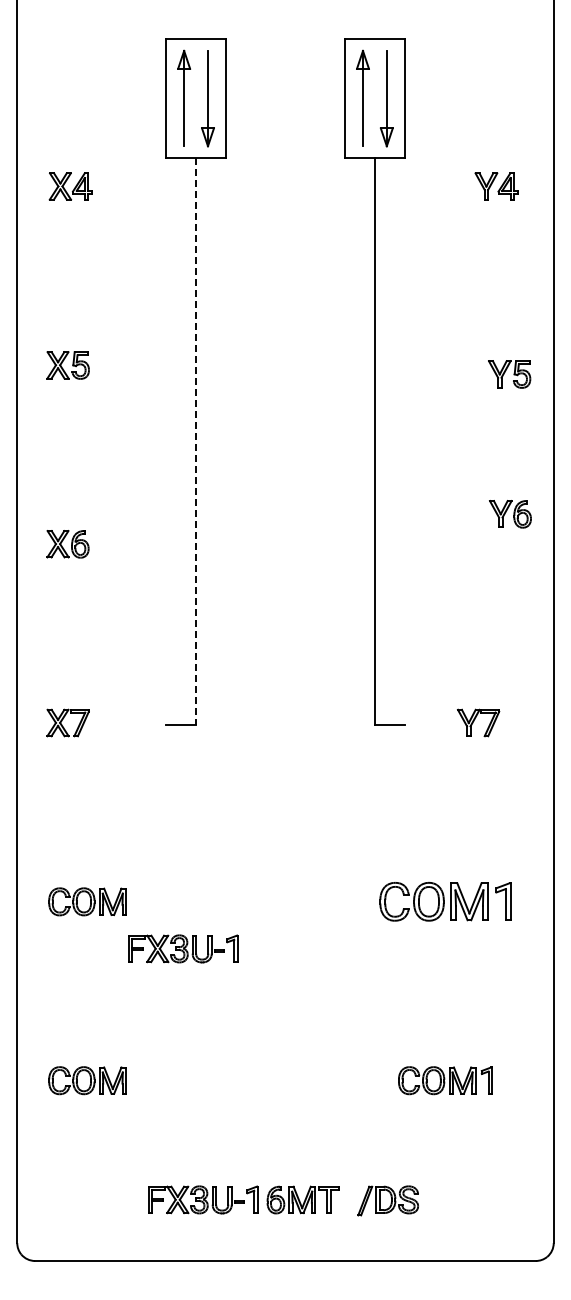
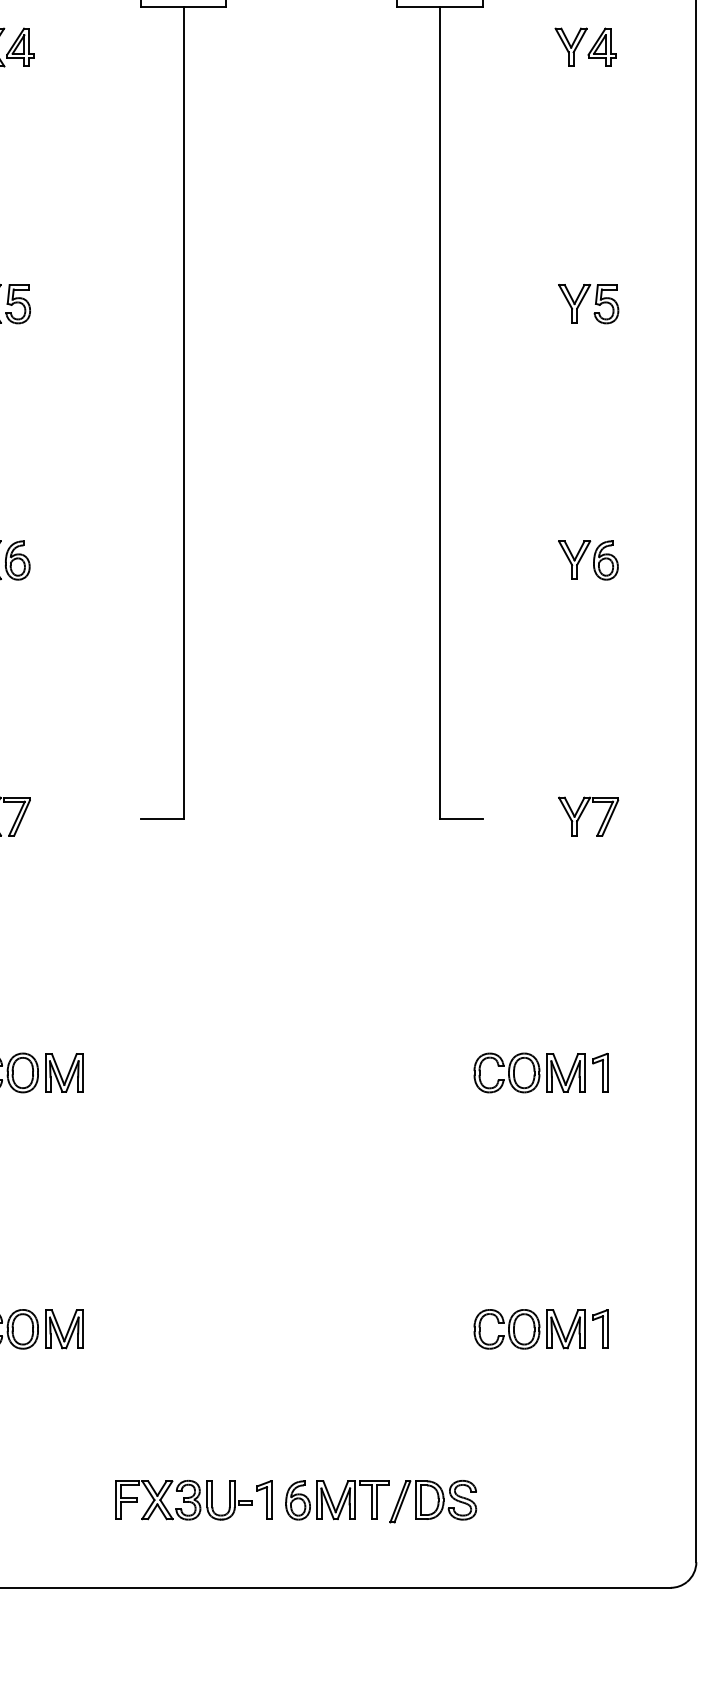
part: (496, 186) -> (585, 47), moved
part: (509, 374) -> (588, 304), moved
line: (196, 441) -> (184, 413), dashed -> solid
part: (510, 514) -> (588, 560), moved
part: (445, 901) -> (541, 1072), size x0.71
part: (183, 948) -> (165, 1139), removed
part: (387, 1200) -> (432, 1501), moved

